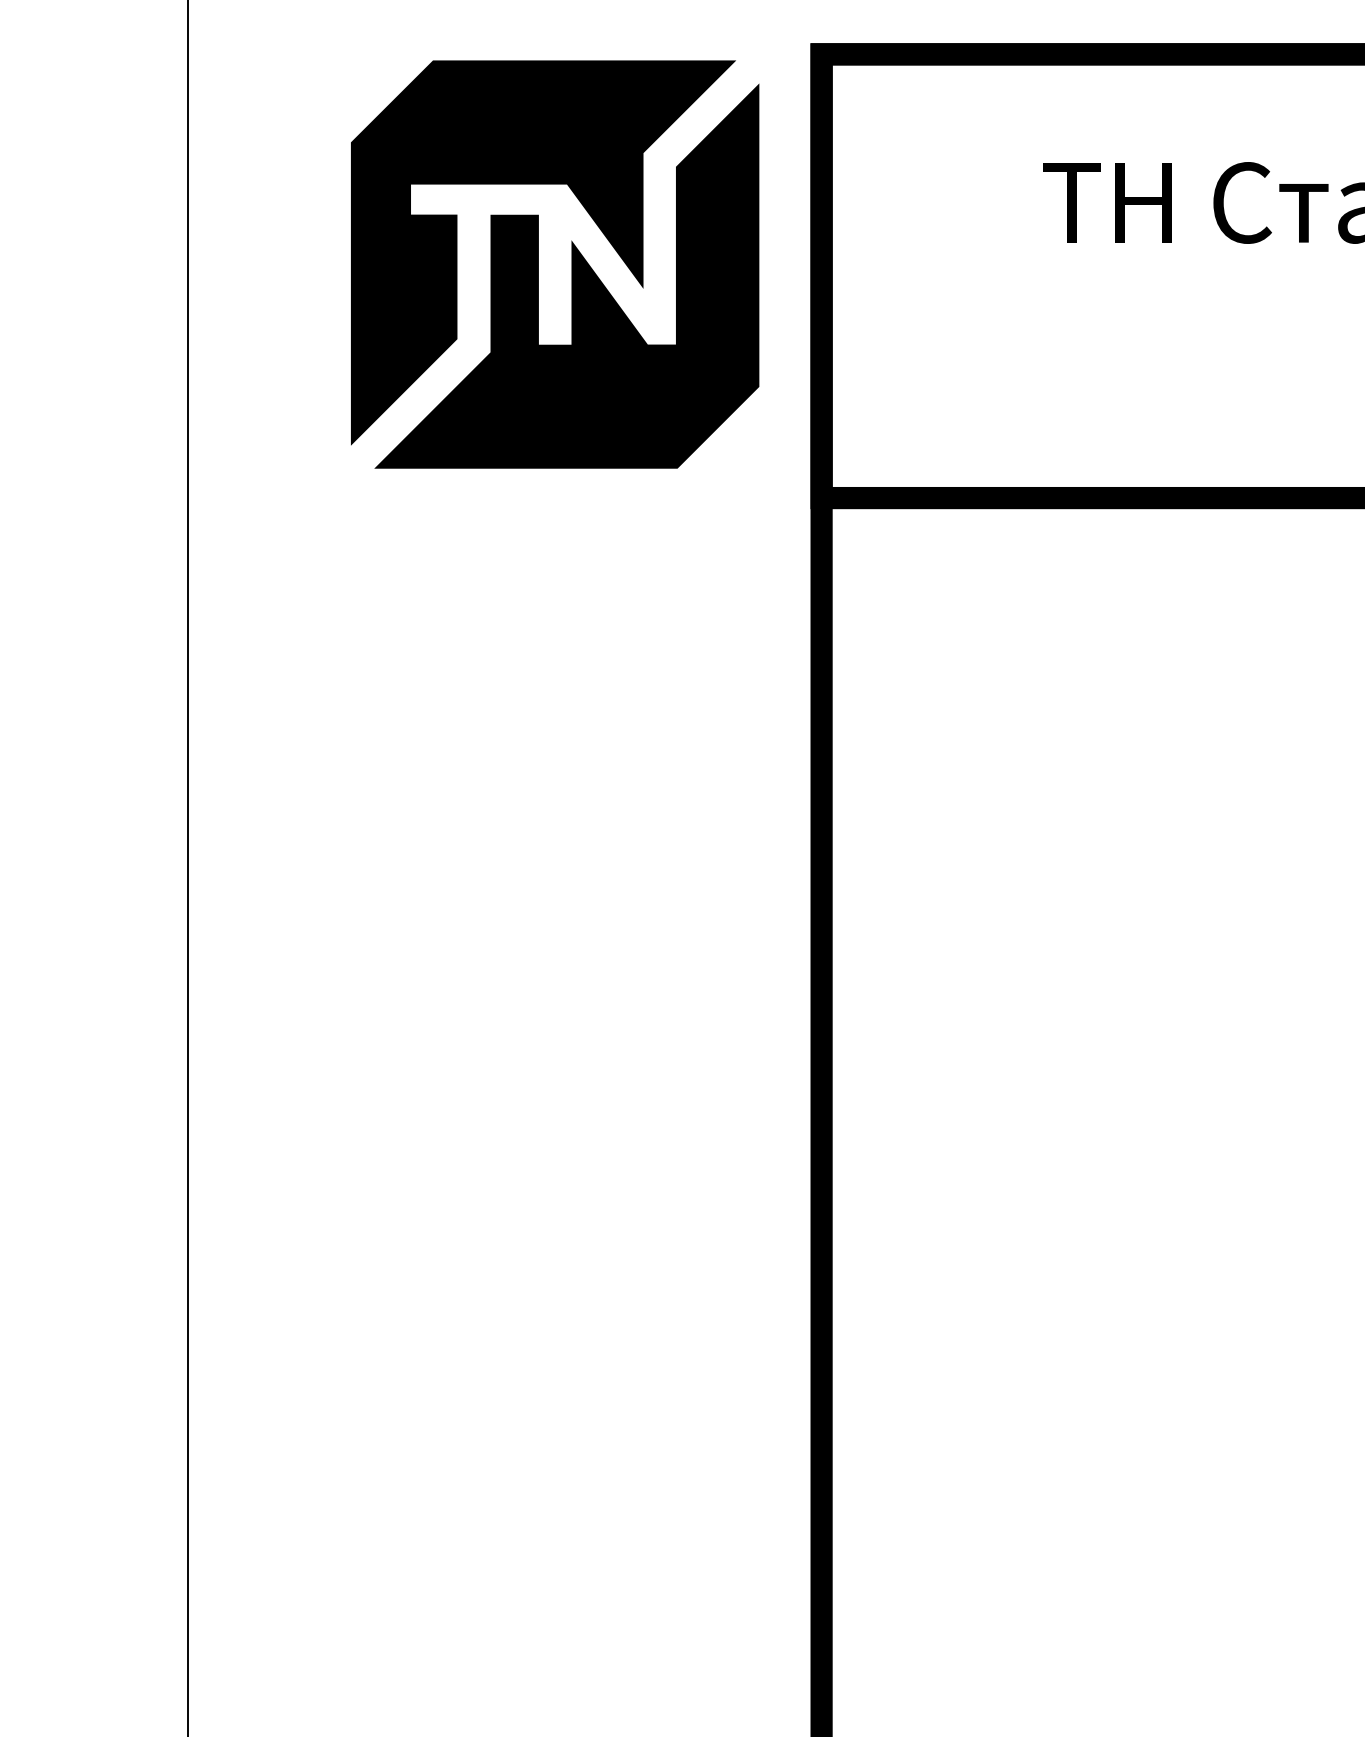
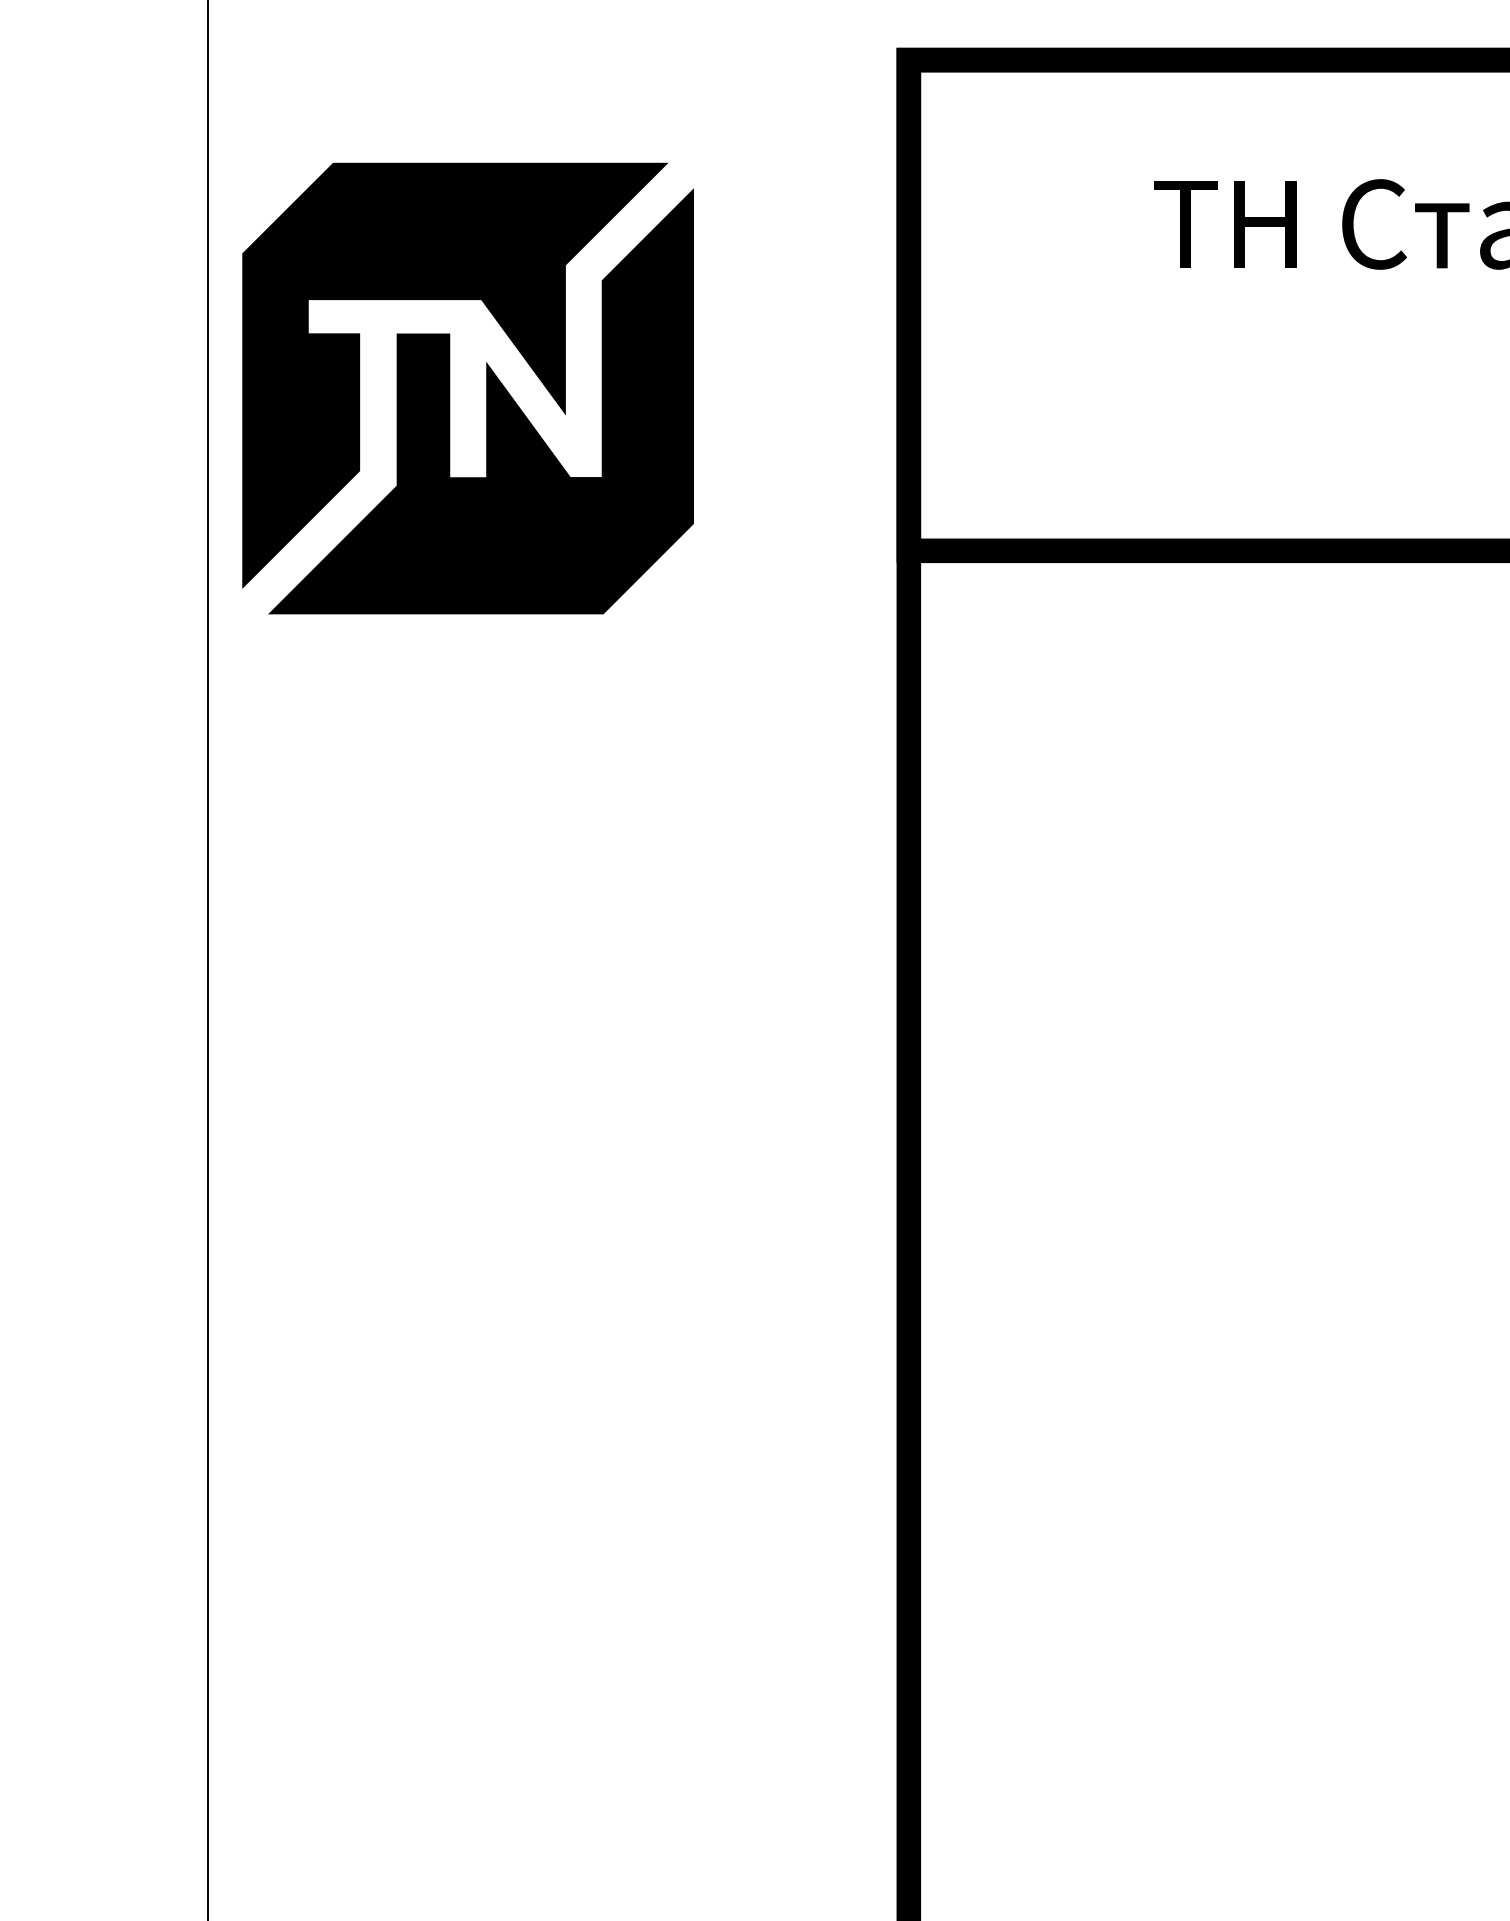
part: (539, 264) -> (450, 388), moved

